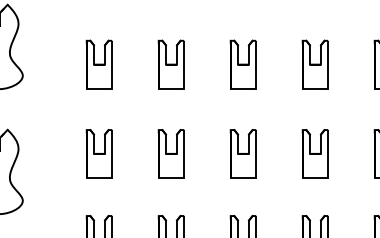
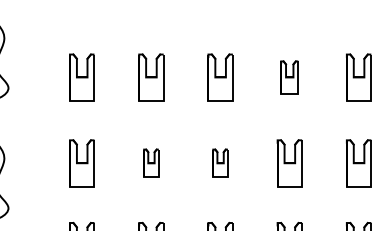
part: (315, 64) -> (289, 77), size x0.7
part: (171, 154) -> (151, 163), size x0.6
part: (243, 154) -> (220, 163), size x0.6

